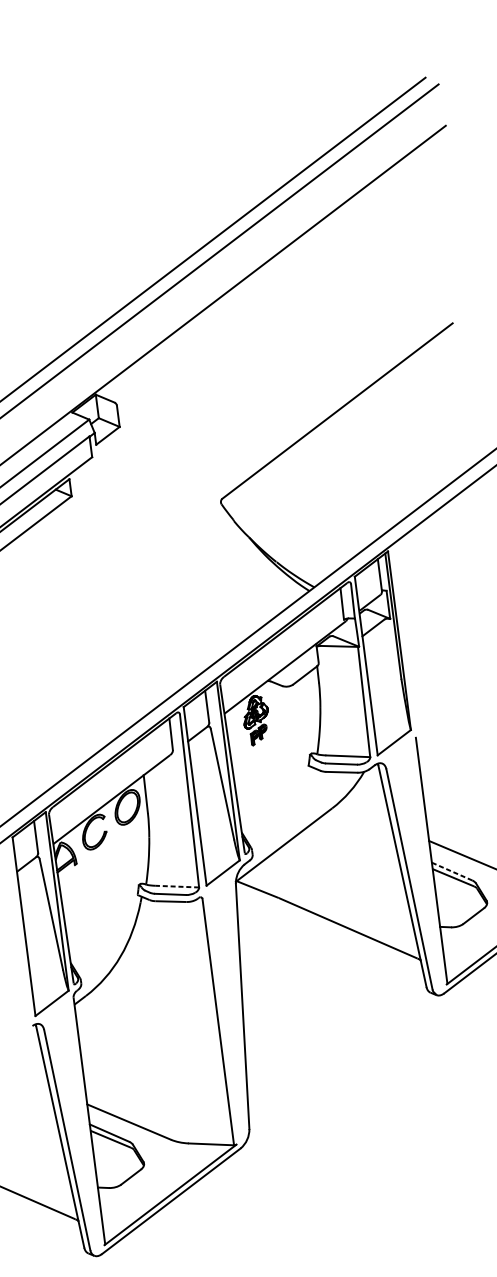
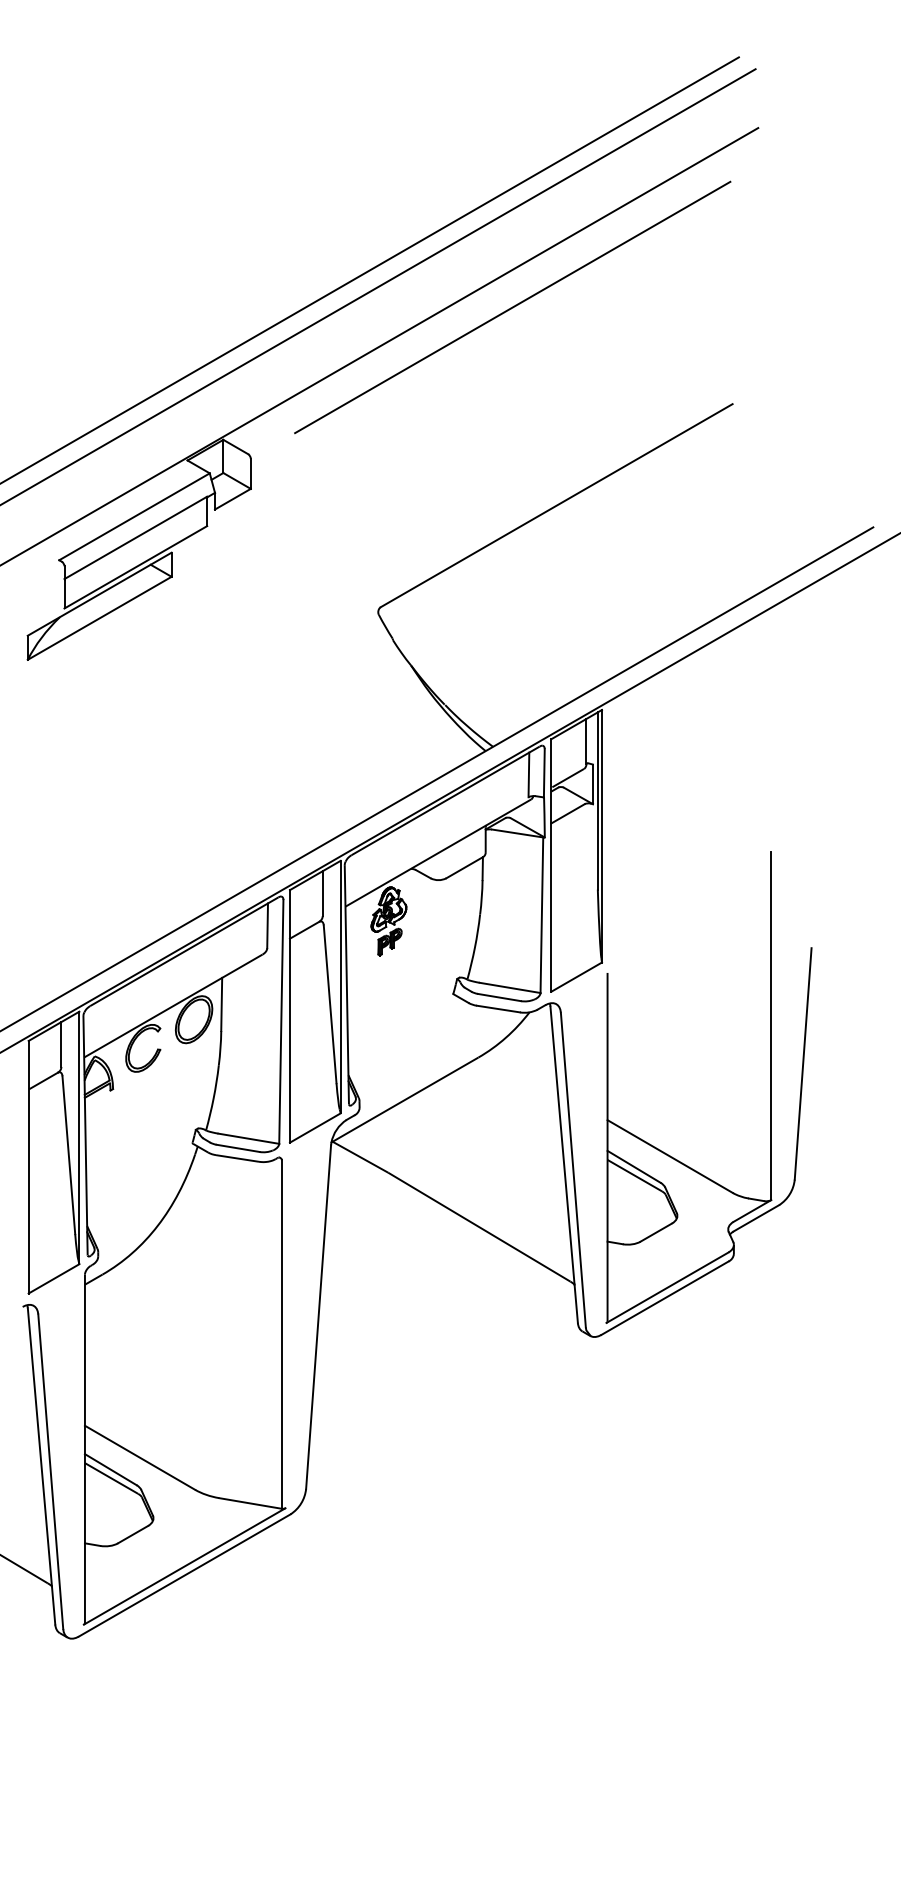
line: (288, 274) -> (512, 307), added
line: (452, 871) -> (634, 1166), dashed -> solid
line: (176, 886) -> (248, 1138), dashed -> solid

